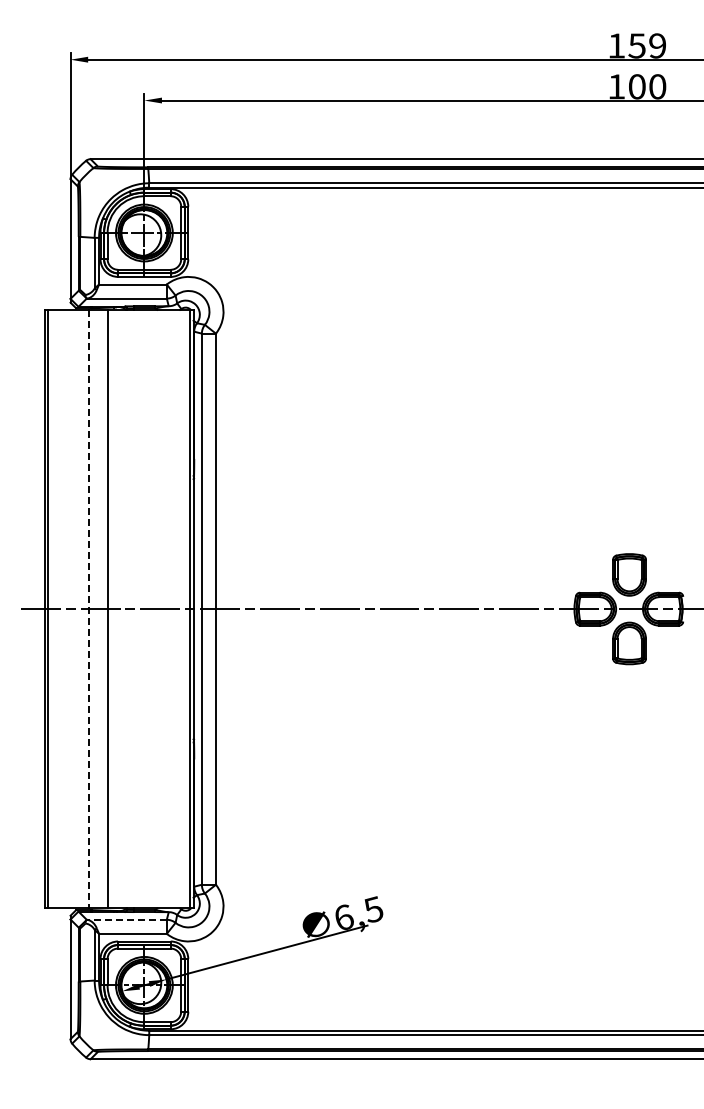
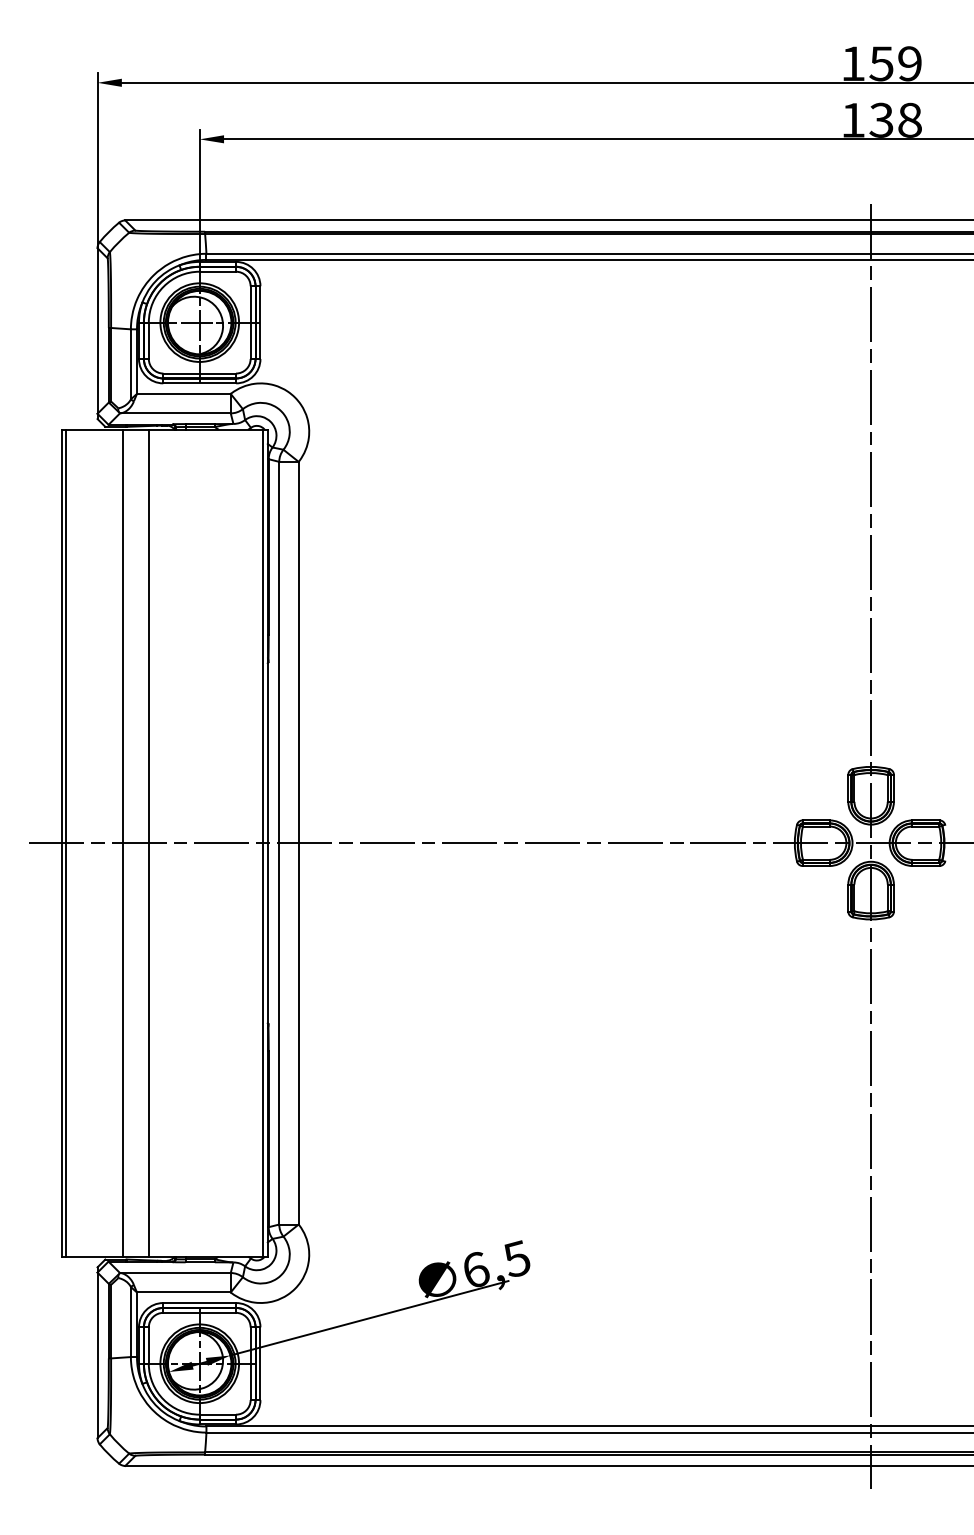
text: (647, 86) -> (895, 119), 100 -> 138
line: (89, 609) -> (123, 843), dashed -> solid
line: (629, 611) -> (871, 846), added
line: (126, 919) -> (174, 1272), dashed -> solid

